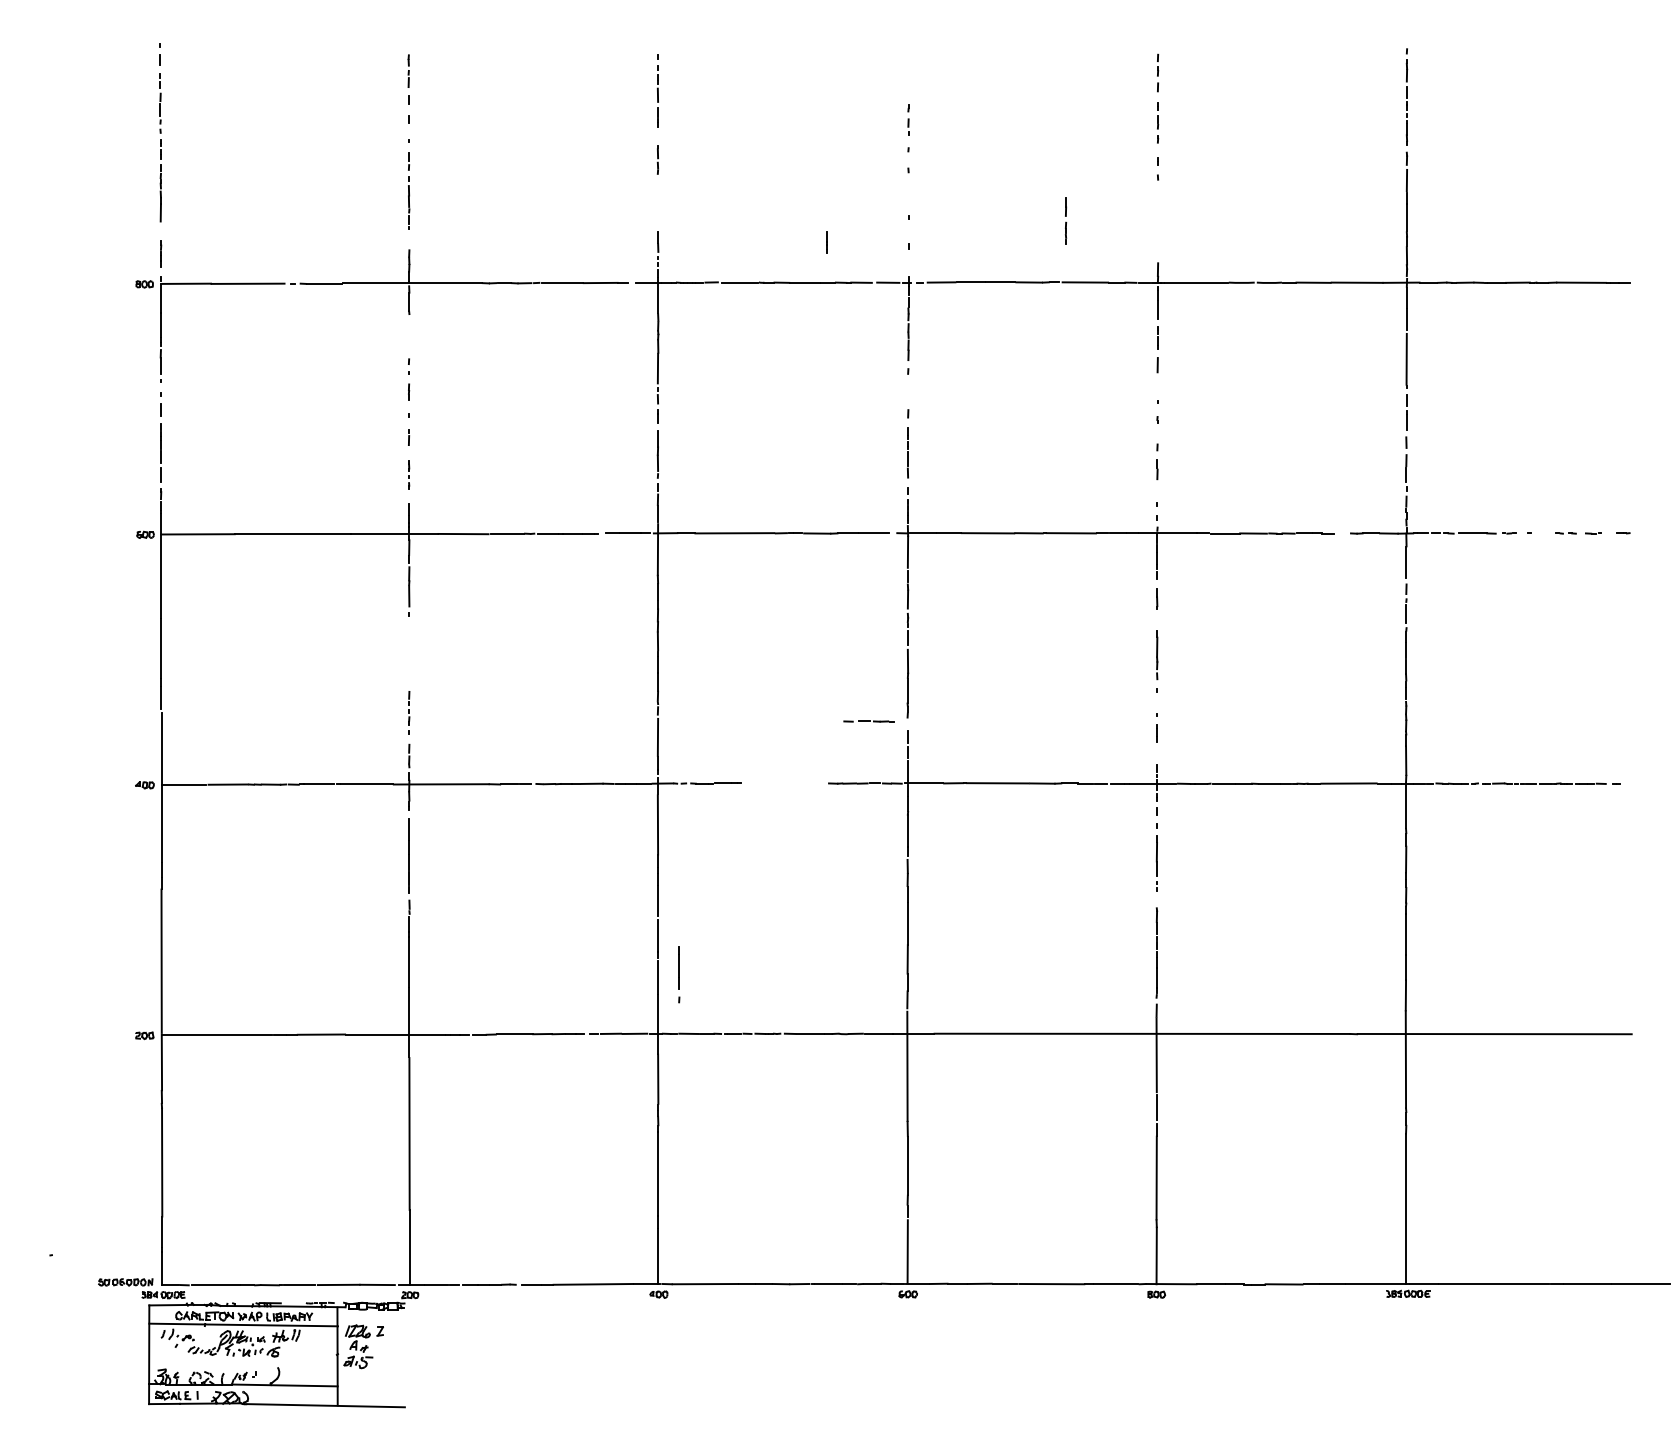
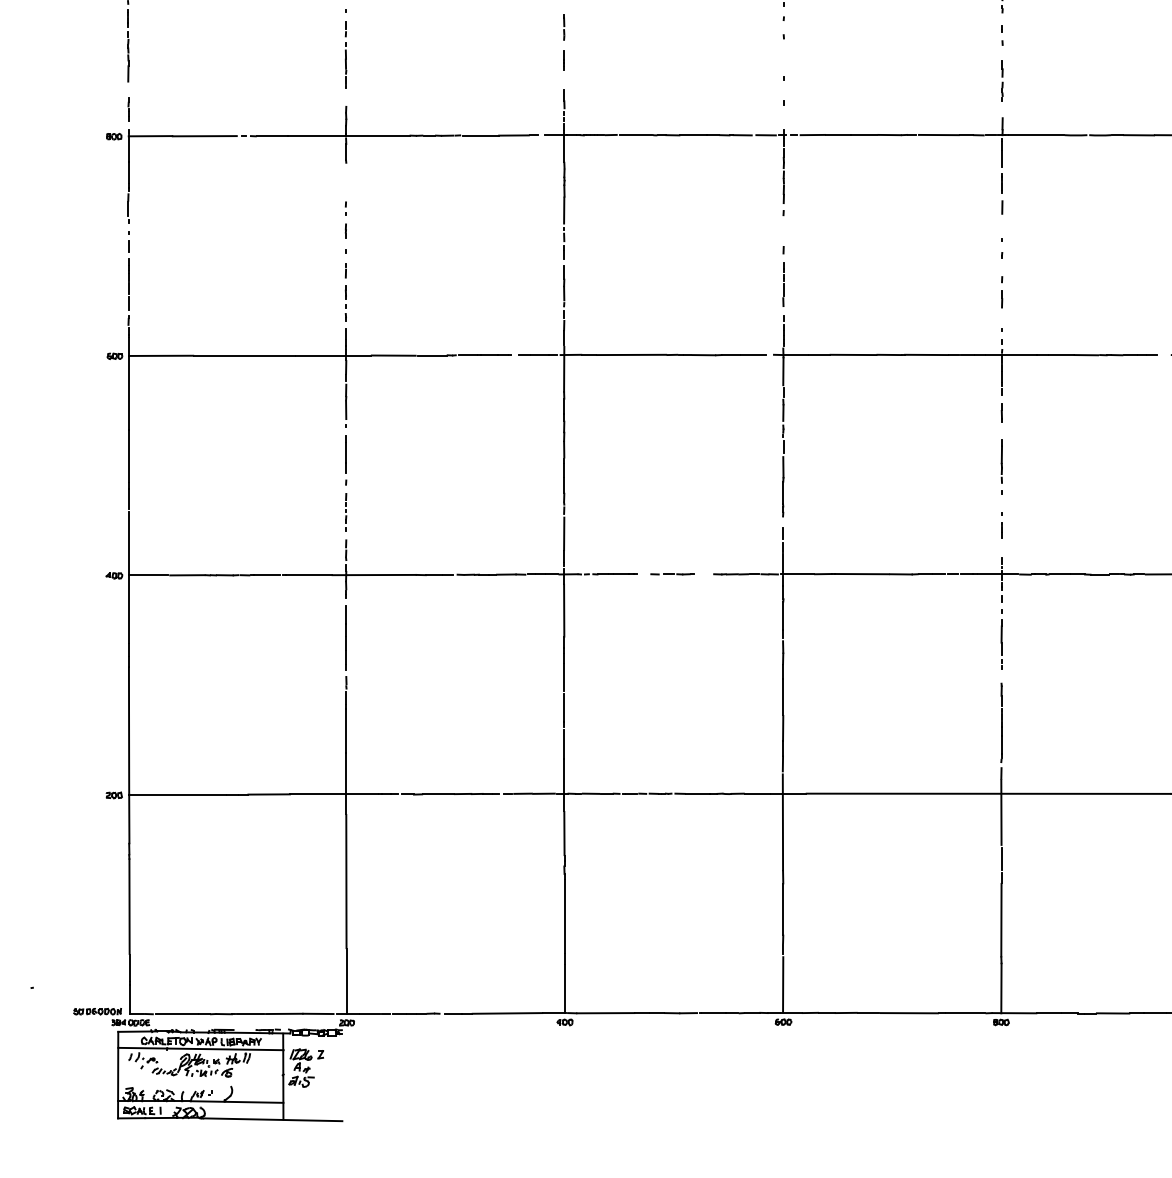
line: (1066, 221) -> (1003, 81), moved
line: (826, 242) -> (563, 60), moved
part: (409, 474) -> (346, 303), size x1.43
line: (868, 721) -> (672, 574), moved
line: (679, 974) -> (346, 460), moved

